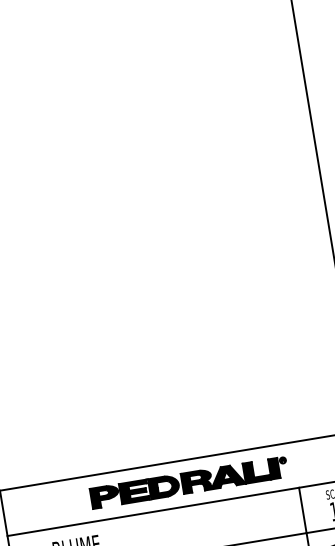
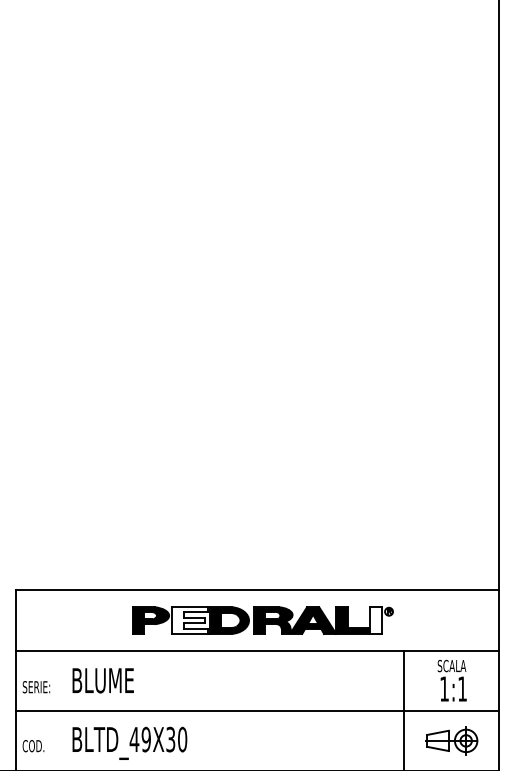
fill: (274, 468) -> (376, 620), removed
fill: (134, 491) -> (189, 620), removed

